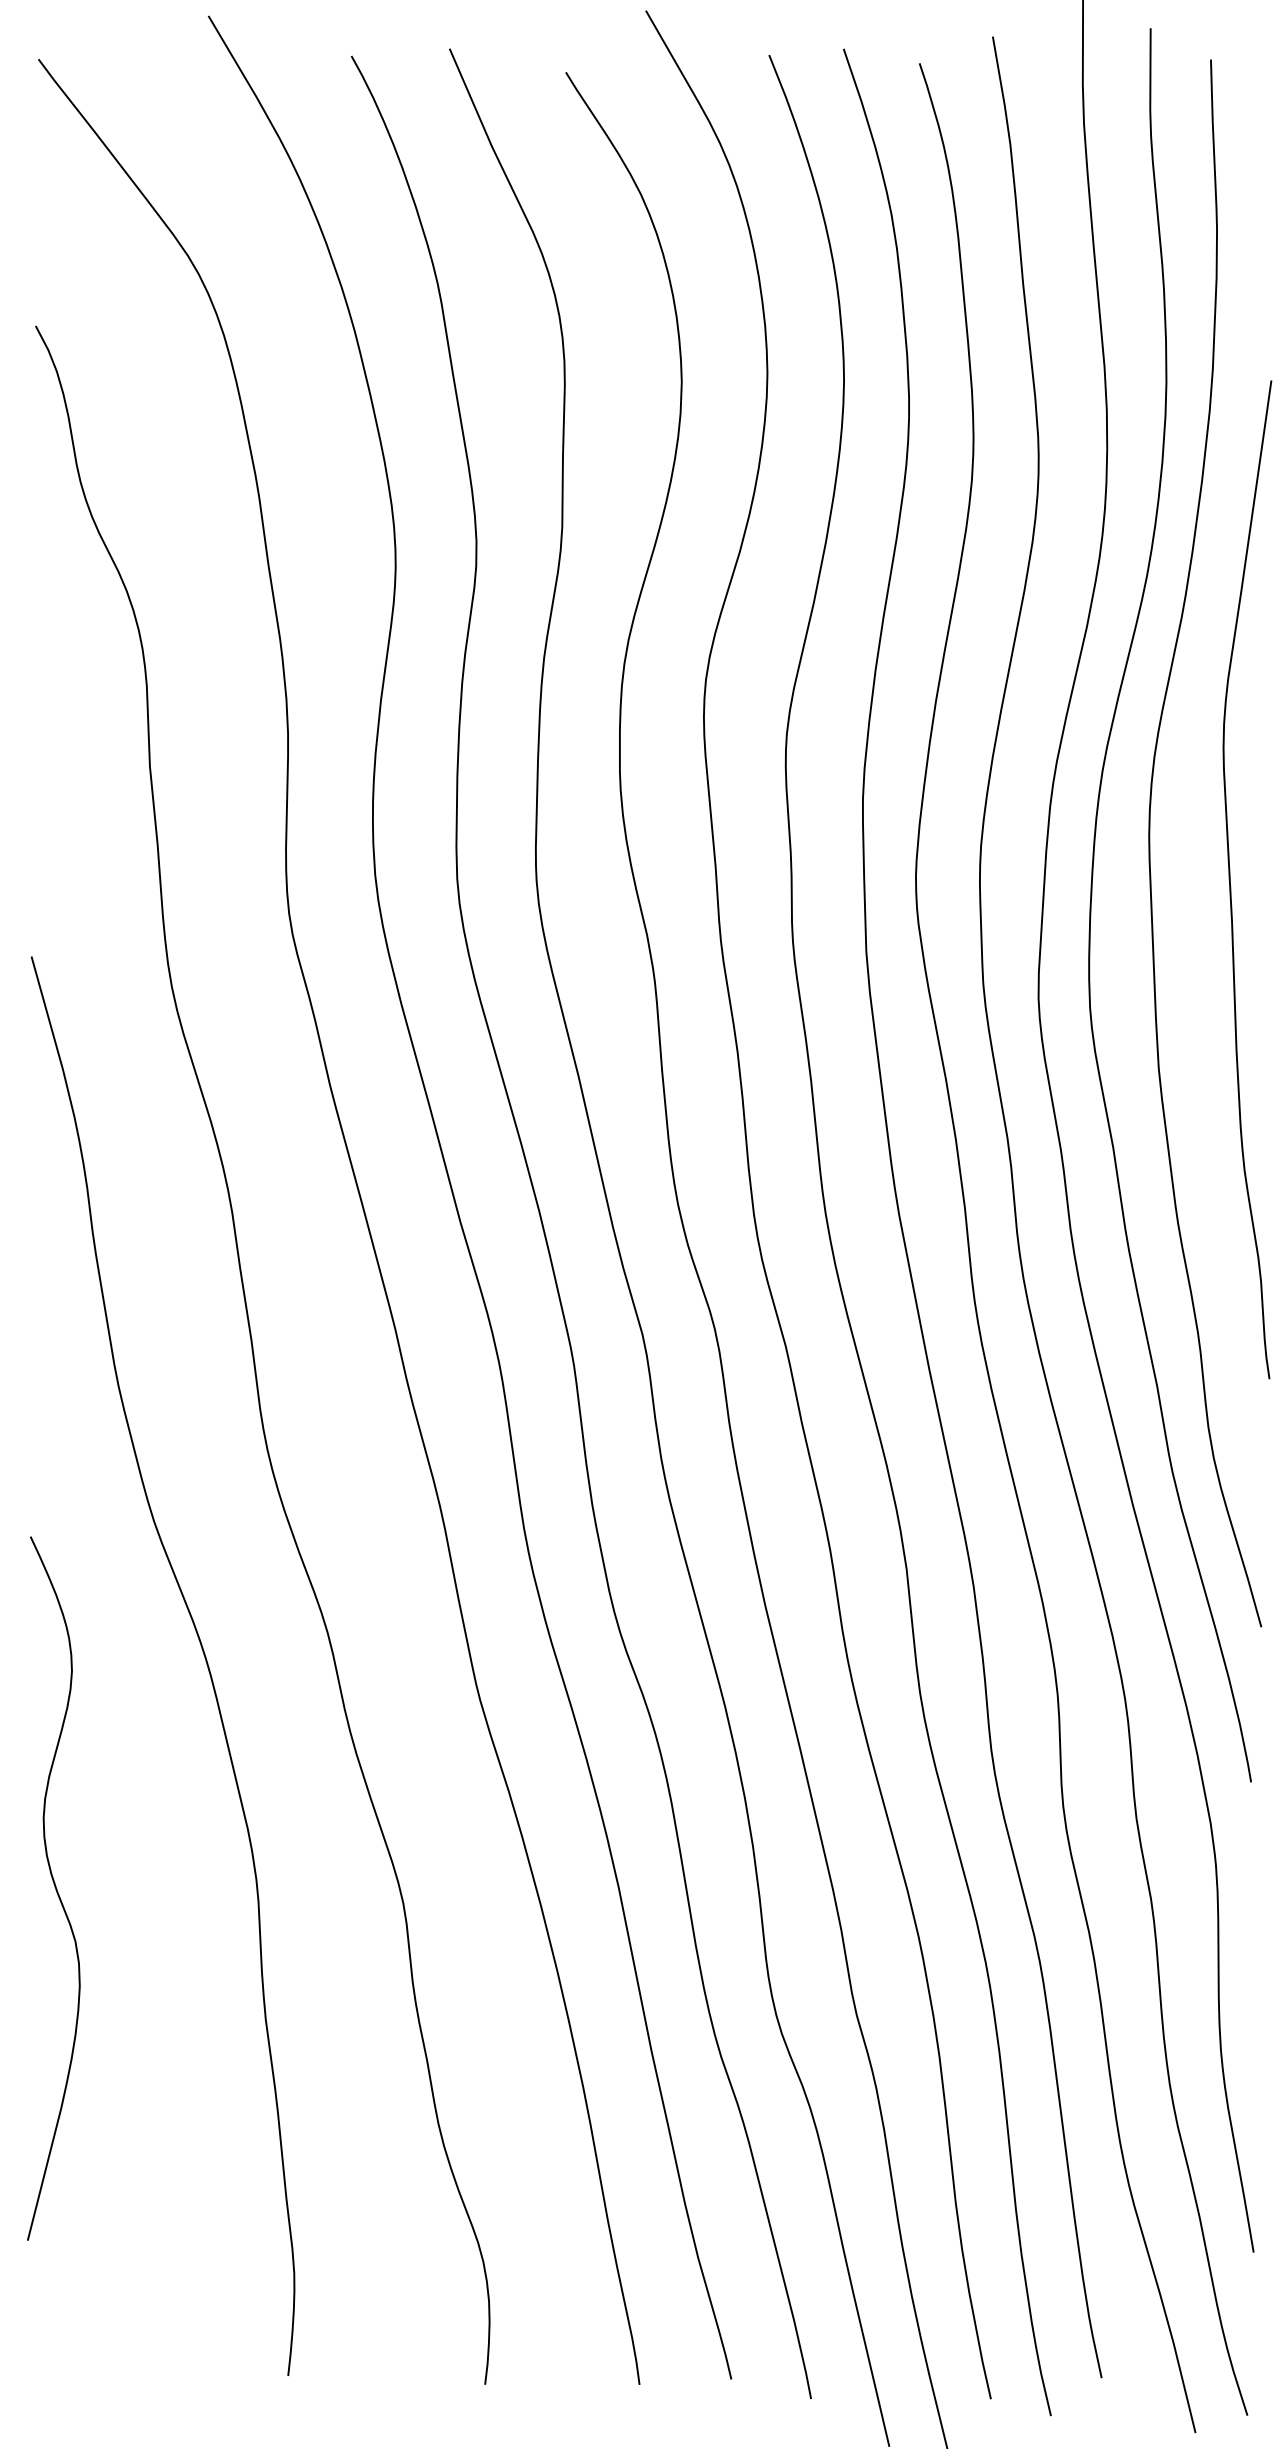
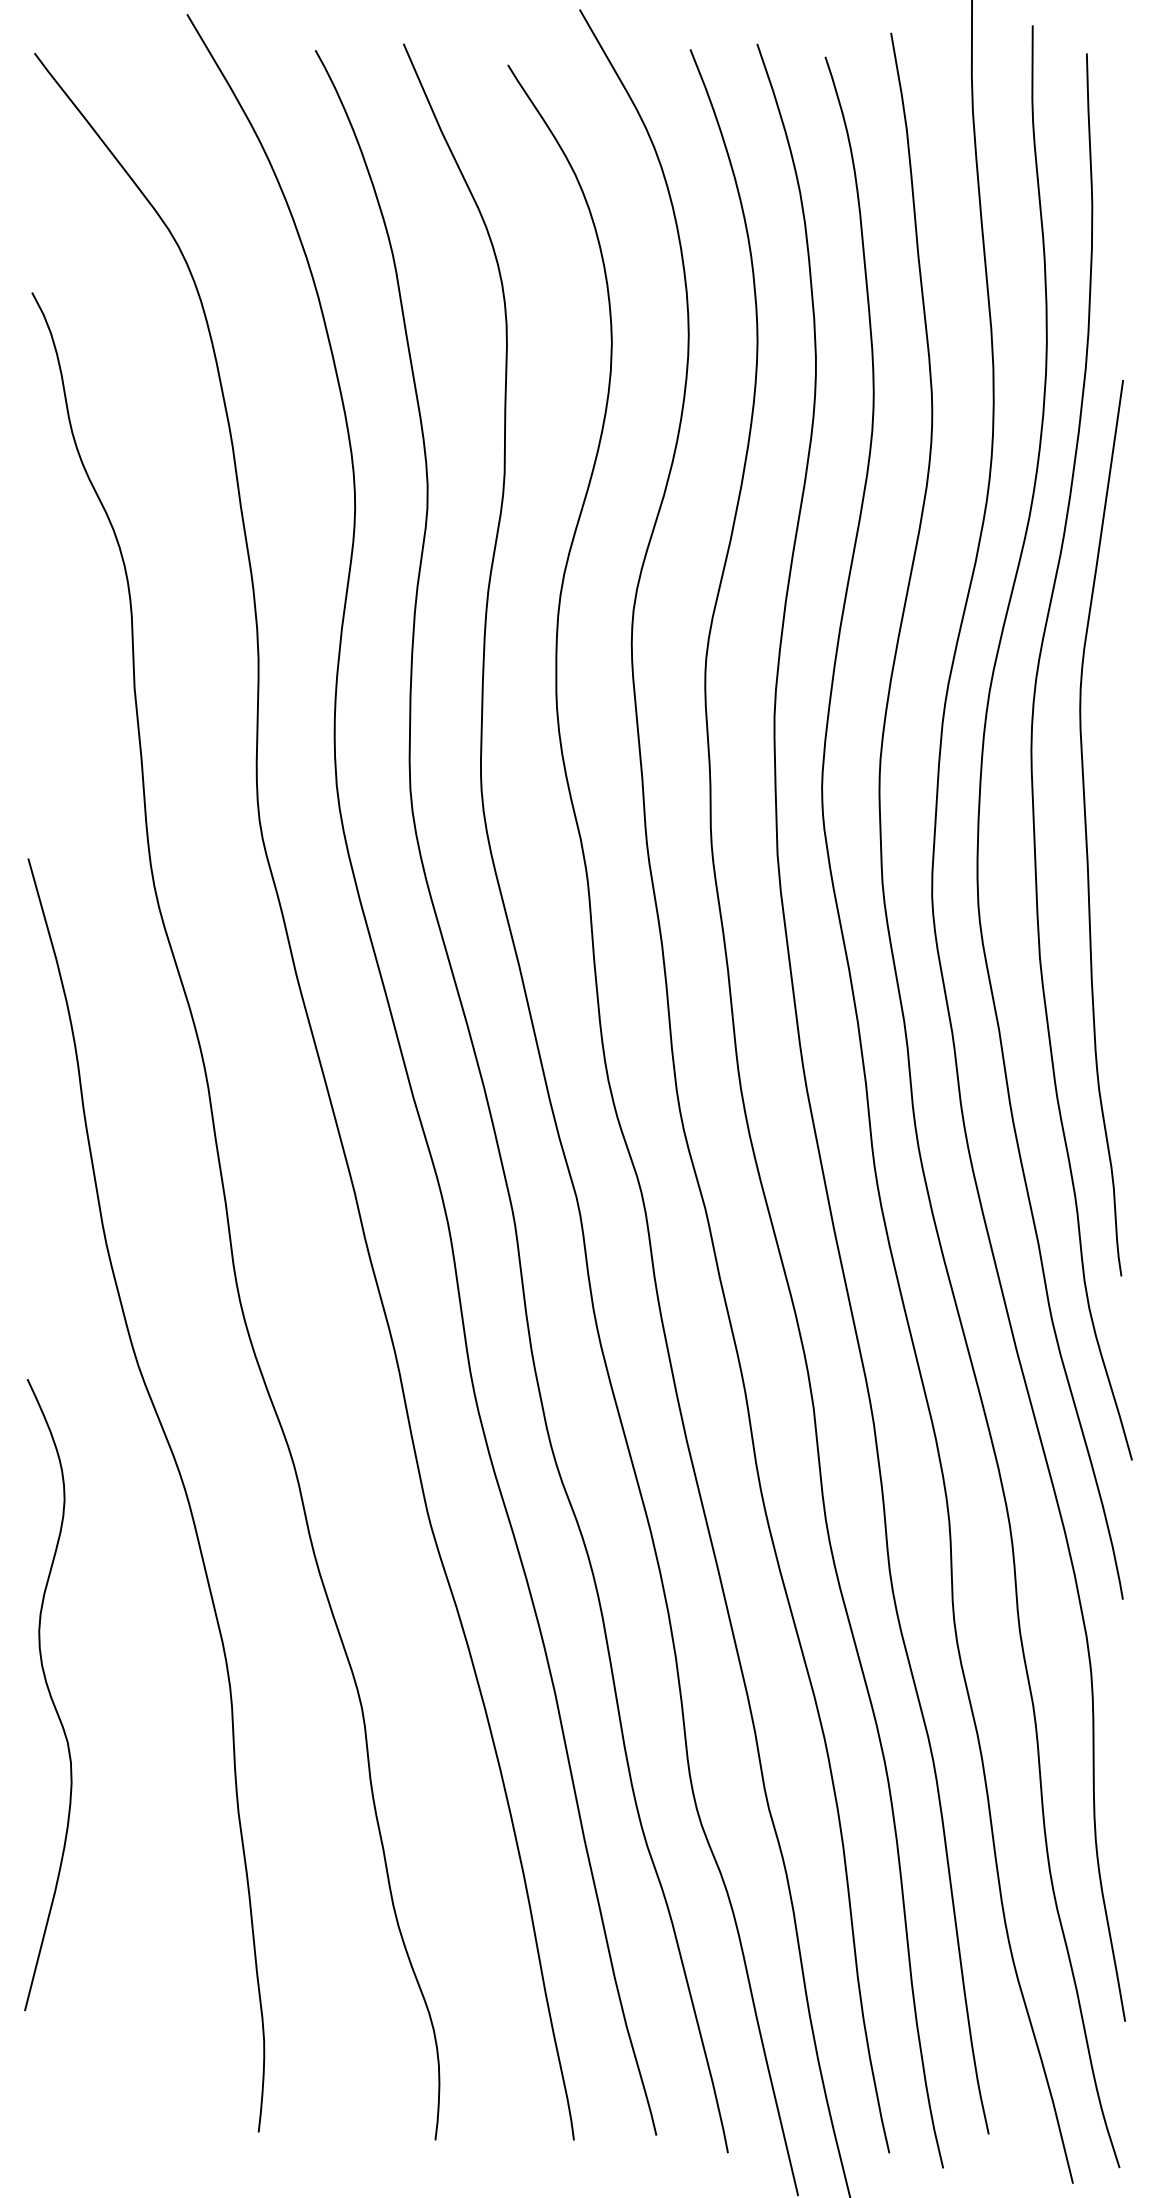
curve: (1230, 879) -> (1086, 827), moved

